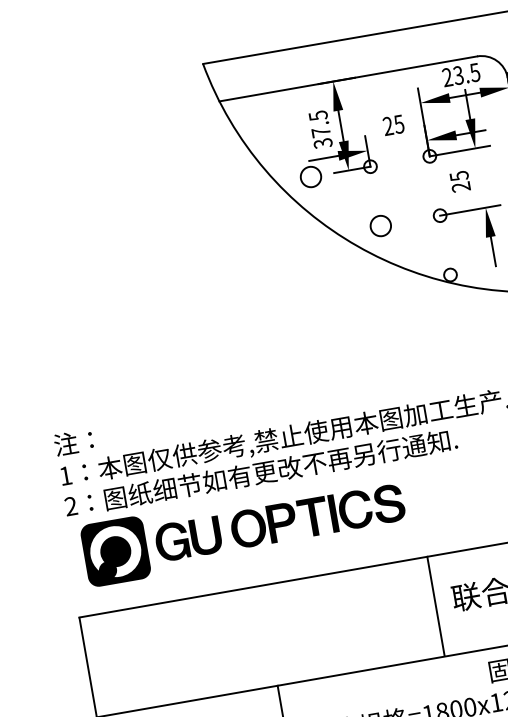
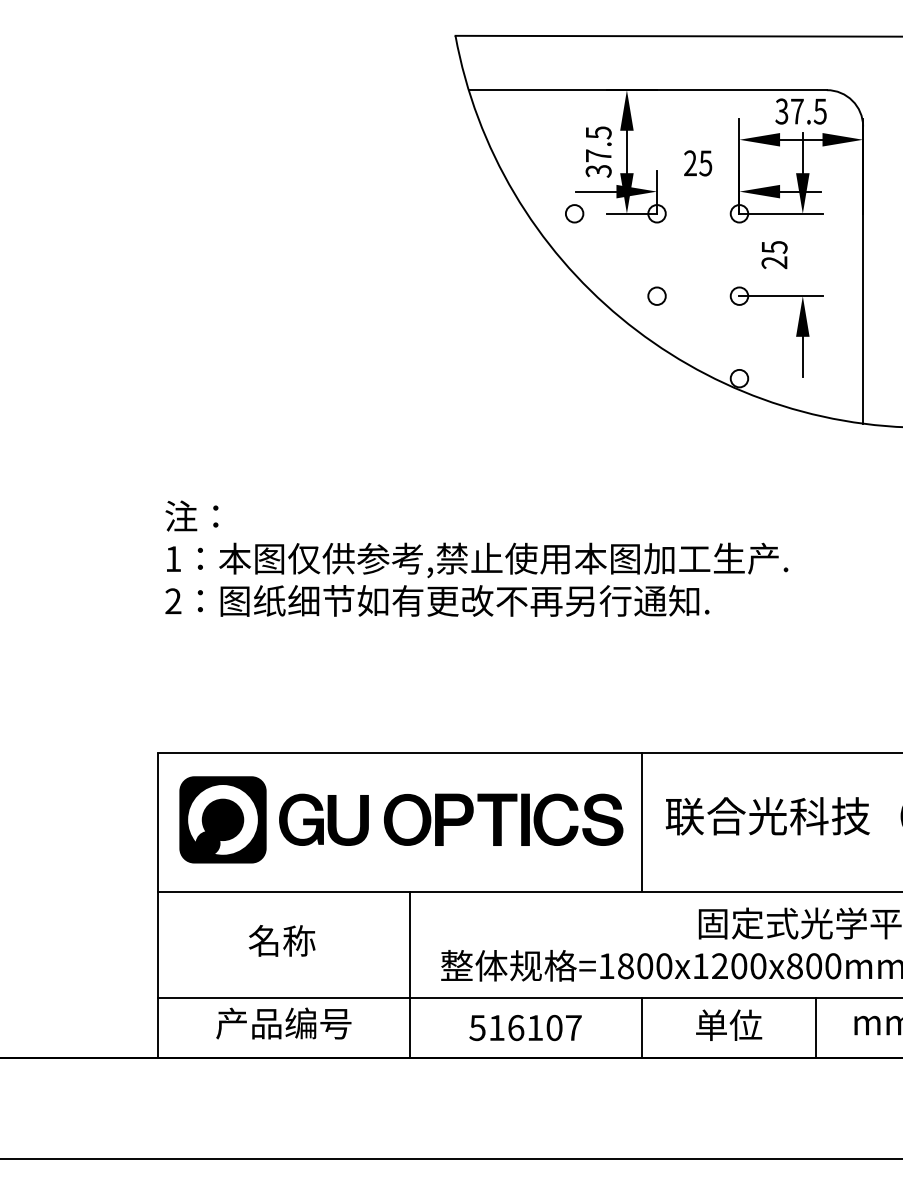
text: (452, 76) -> (789, 111), 23.5 -> 37.5
circle: (311, 176) -> (574, 213), size x0.62
circle: (380, 225) -> (656, 295), size x0.62
part: (244, 528) -> (401, 819), moved

